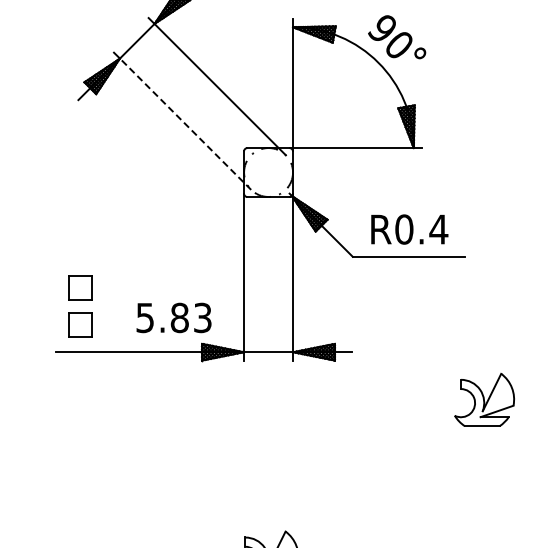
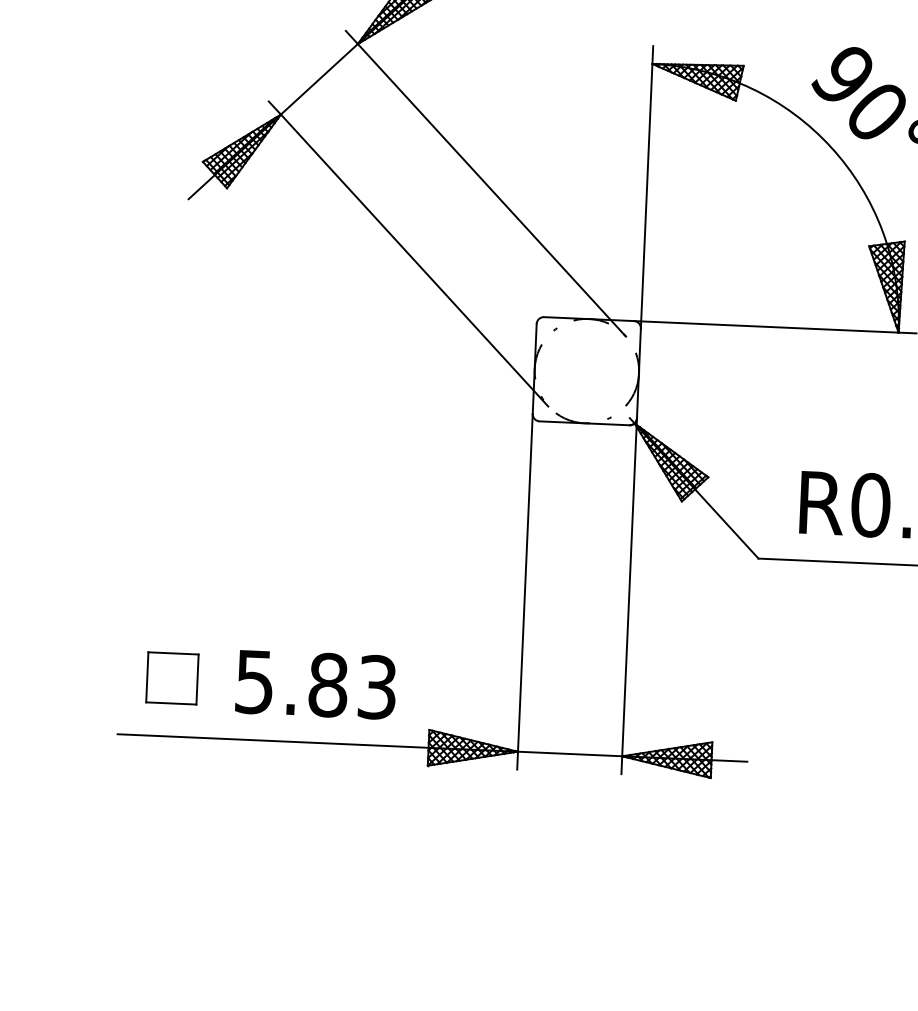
line: (185, 124) -> (414, 261), dashed -> solid
part: (80, 287) -> (175, 598), removed
text: (173, 317) -> (314, 683), moved

